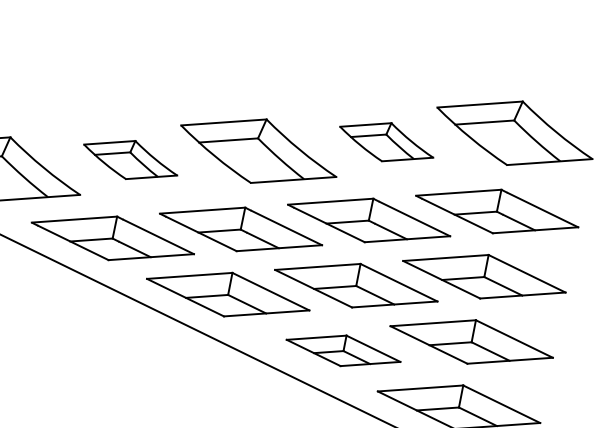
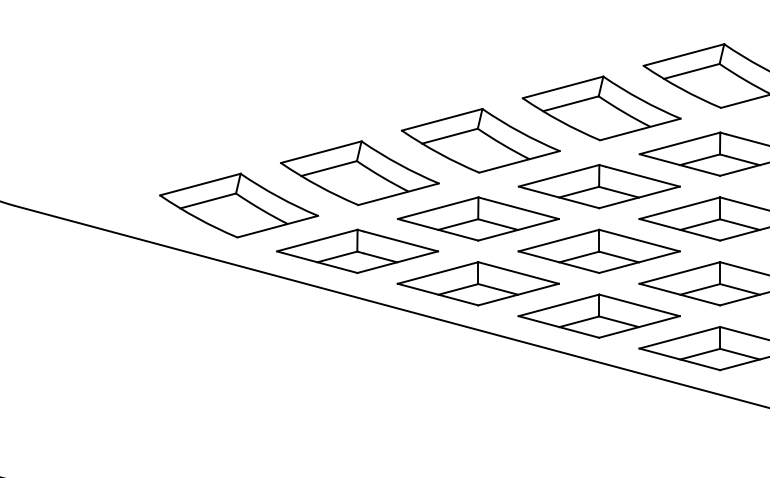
part: (386, 142) -> (601, 108), size x1.67
part: (130, 159) -> (359, 172), size x1.67
part: (343, 350) -> (598, 315), size x1.43

